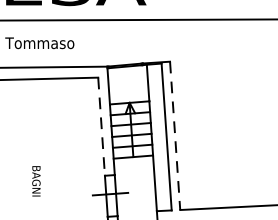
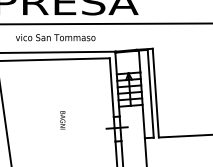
line: (101, 128) -> (111, 88), dashed -> solid
line: (174, 136) -> (155, 93), dashed -> solid
text: (35, 181) -> (62, 120), moved

